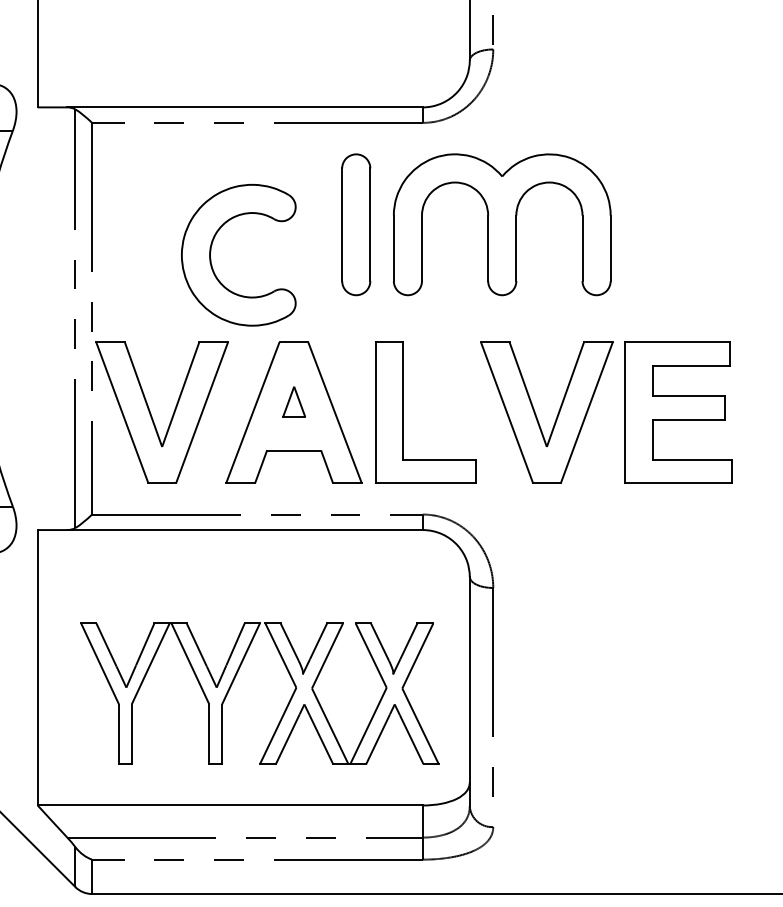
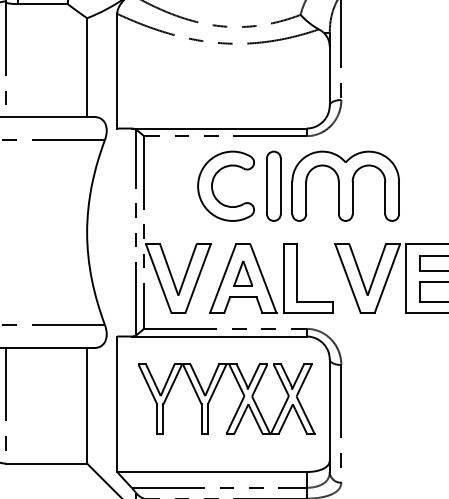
part: (213, 247) -> (213, 182), moved
part: (294, 402) -> (243, 273), size x1.67
part: (235, 680) -> (214, 392), moved

